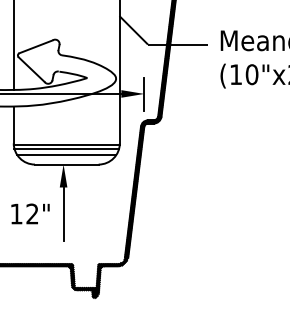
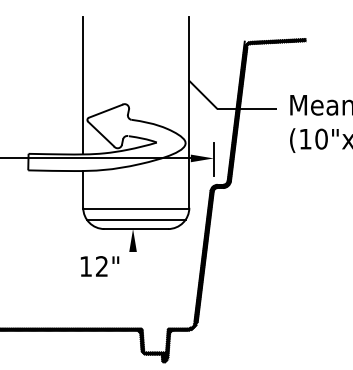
line: (66, 149) -> (135, 213), removed
text: (30, 214) -> (99, 266), moved
line: (64, 214) -> (133, 278), removed

